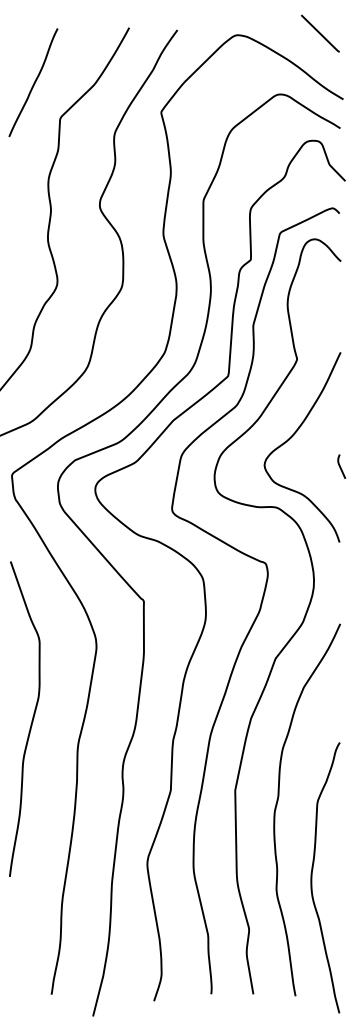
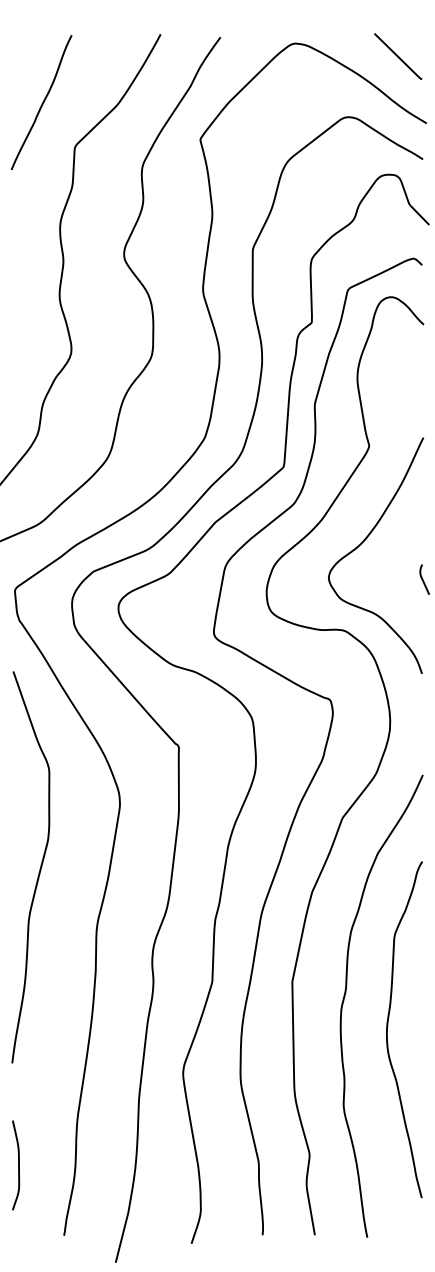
line: (320, 33) -> (398, 56), moved
curve: (31, 720) -> (39, 868), moved
curve: (312, 877) -> (388, 1029), moved
curve: (14, 938) -> (18, 1165), added

